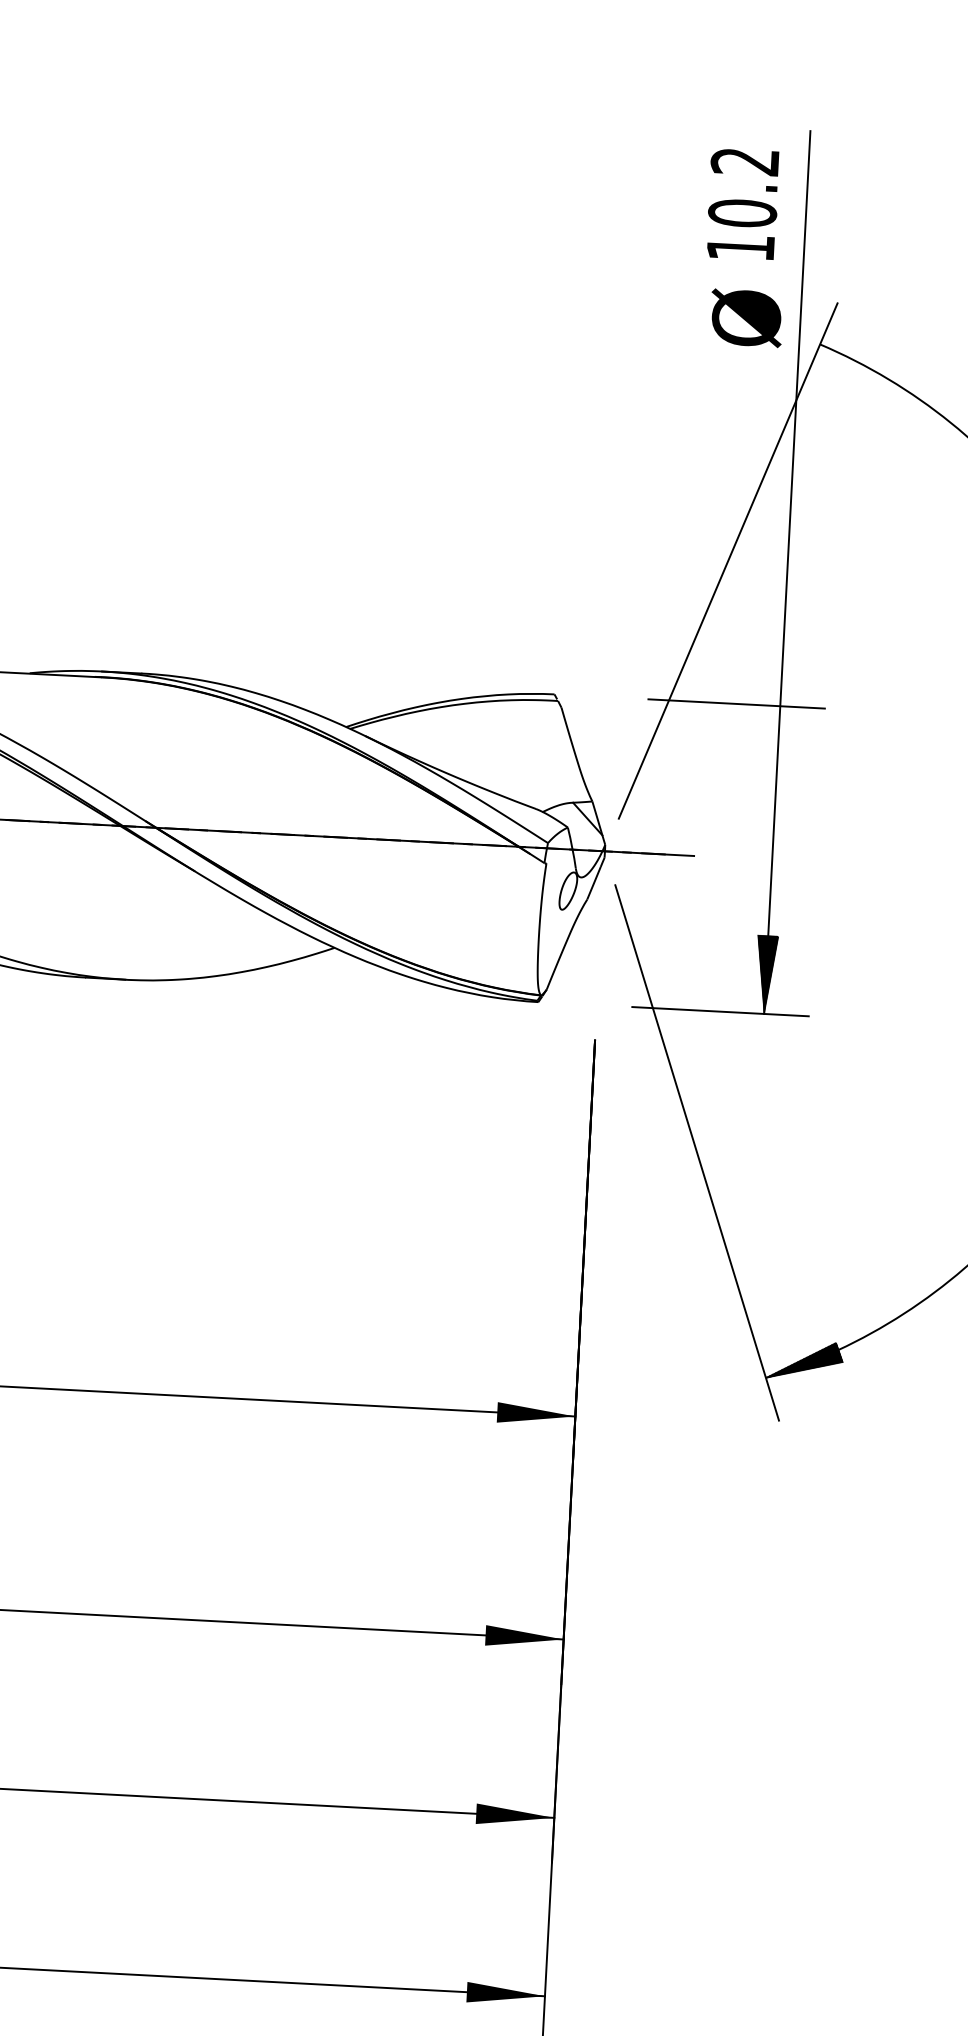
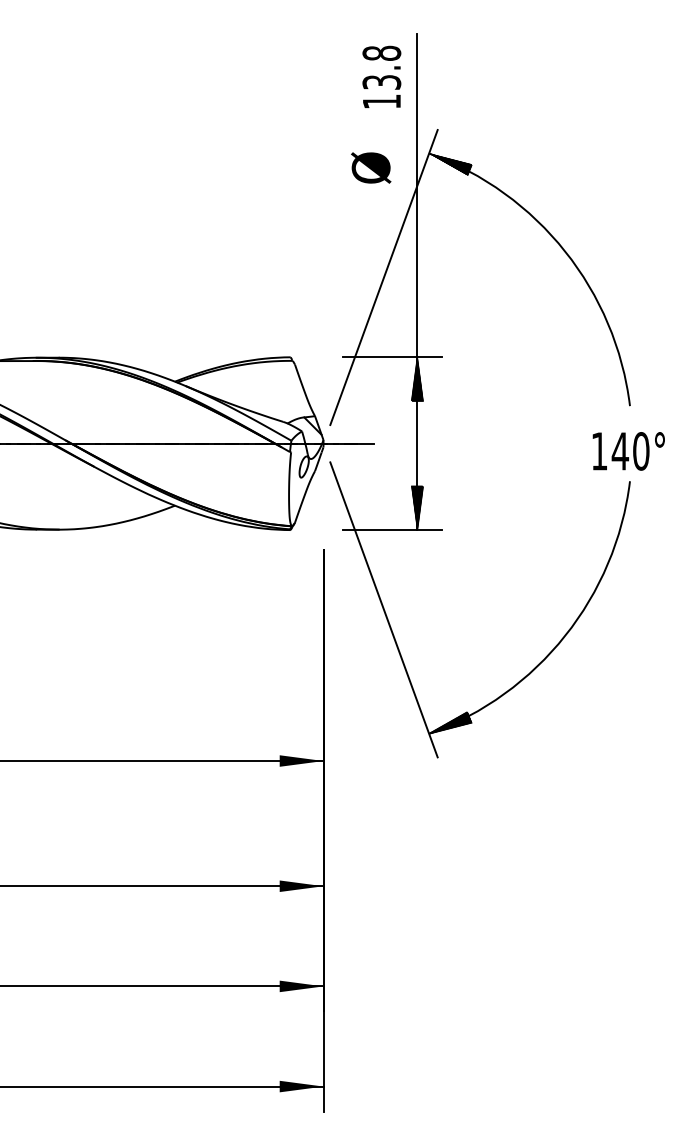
text: (743, 186) -> (381, 67), 10.2 -> 13.8
text: (747, 317) -> (371, 167), moved
hatch: (857, 365) -> (450, 164), added
hatch: (778, 745) -> (417, 379), added

